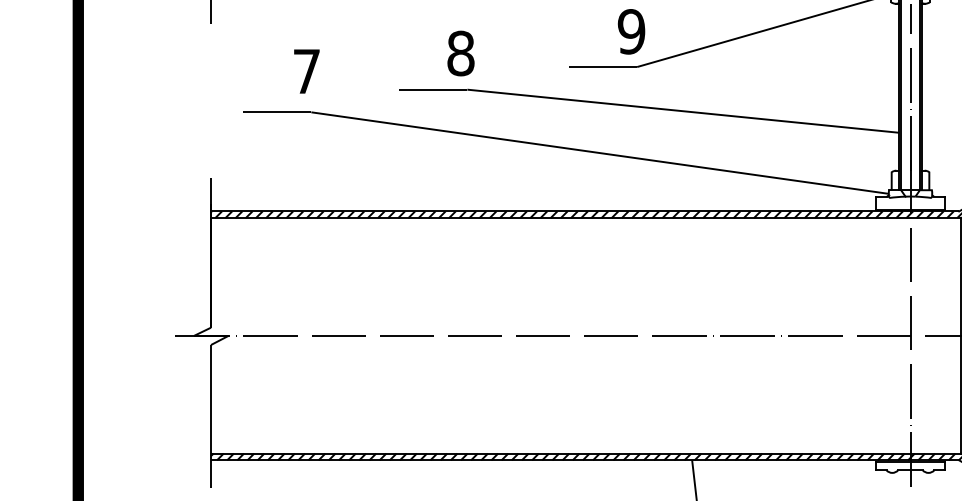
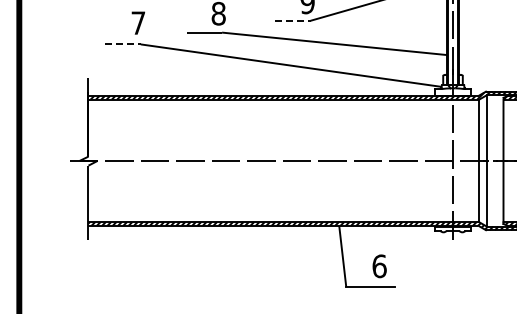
line: (602, 66) -> (292, 20), solid -> dashed
line: (278, 112) -> (123, 44), solid -> dashed

